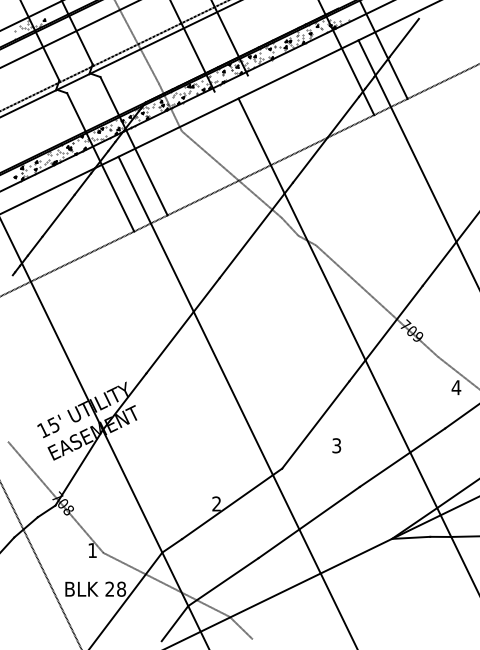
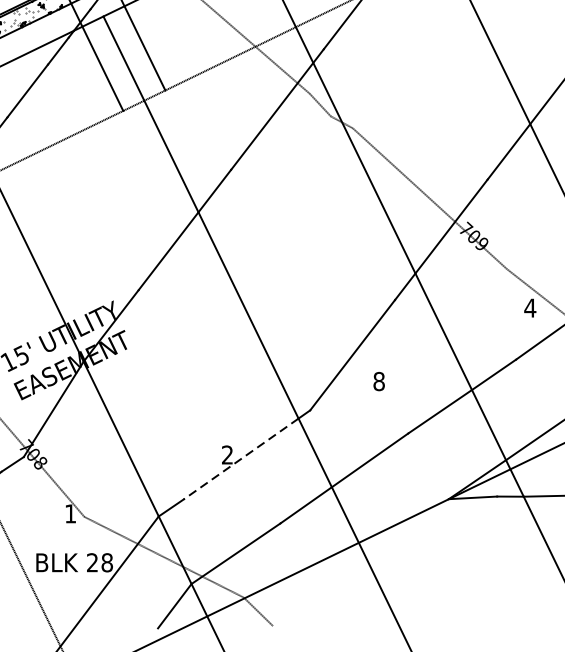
text: (336, 445) -> (378, 381), 3 -> 8
line: (227, 507) -> (241, 459), solid -> dashed

